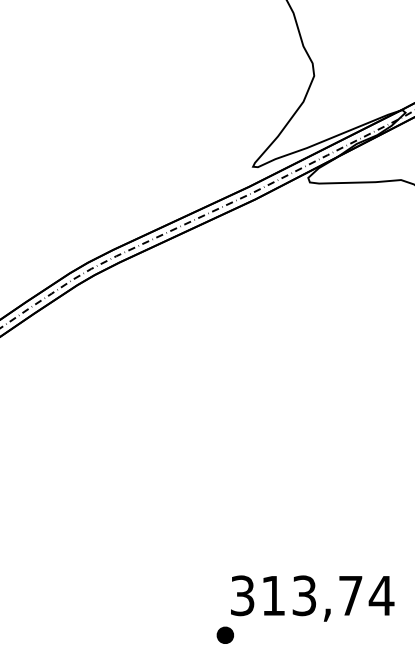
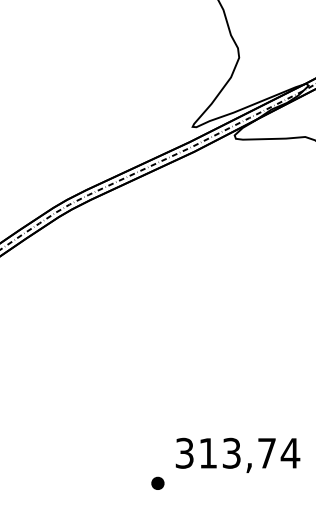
part: (224, 634) -> (157, 482), moved

